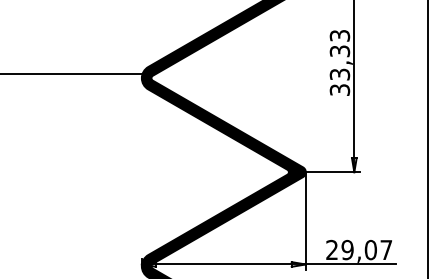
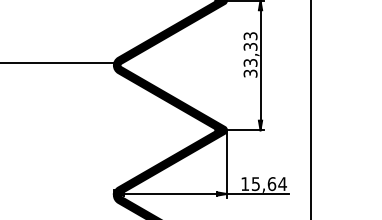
text: (358, 249) -> (263, 183), 29,07 -> 15,64

